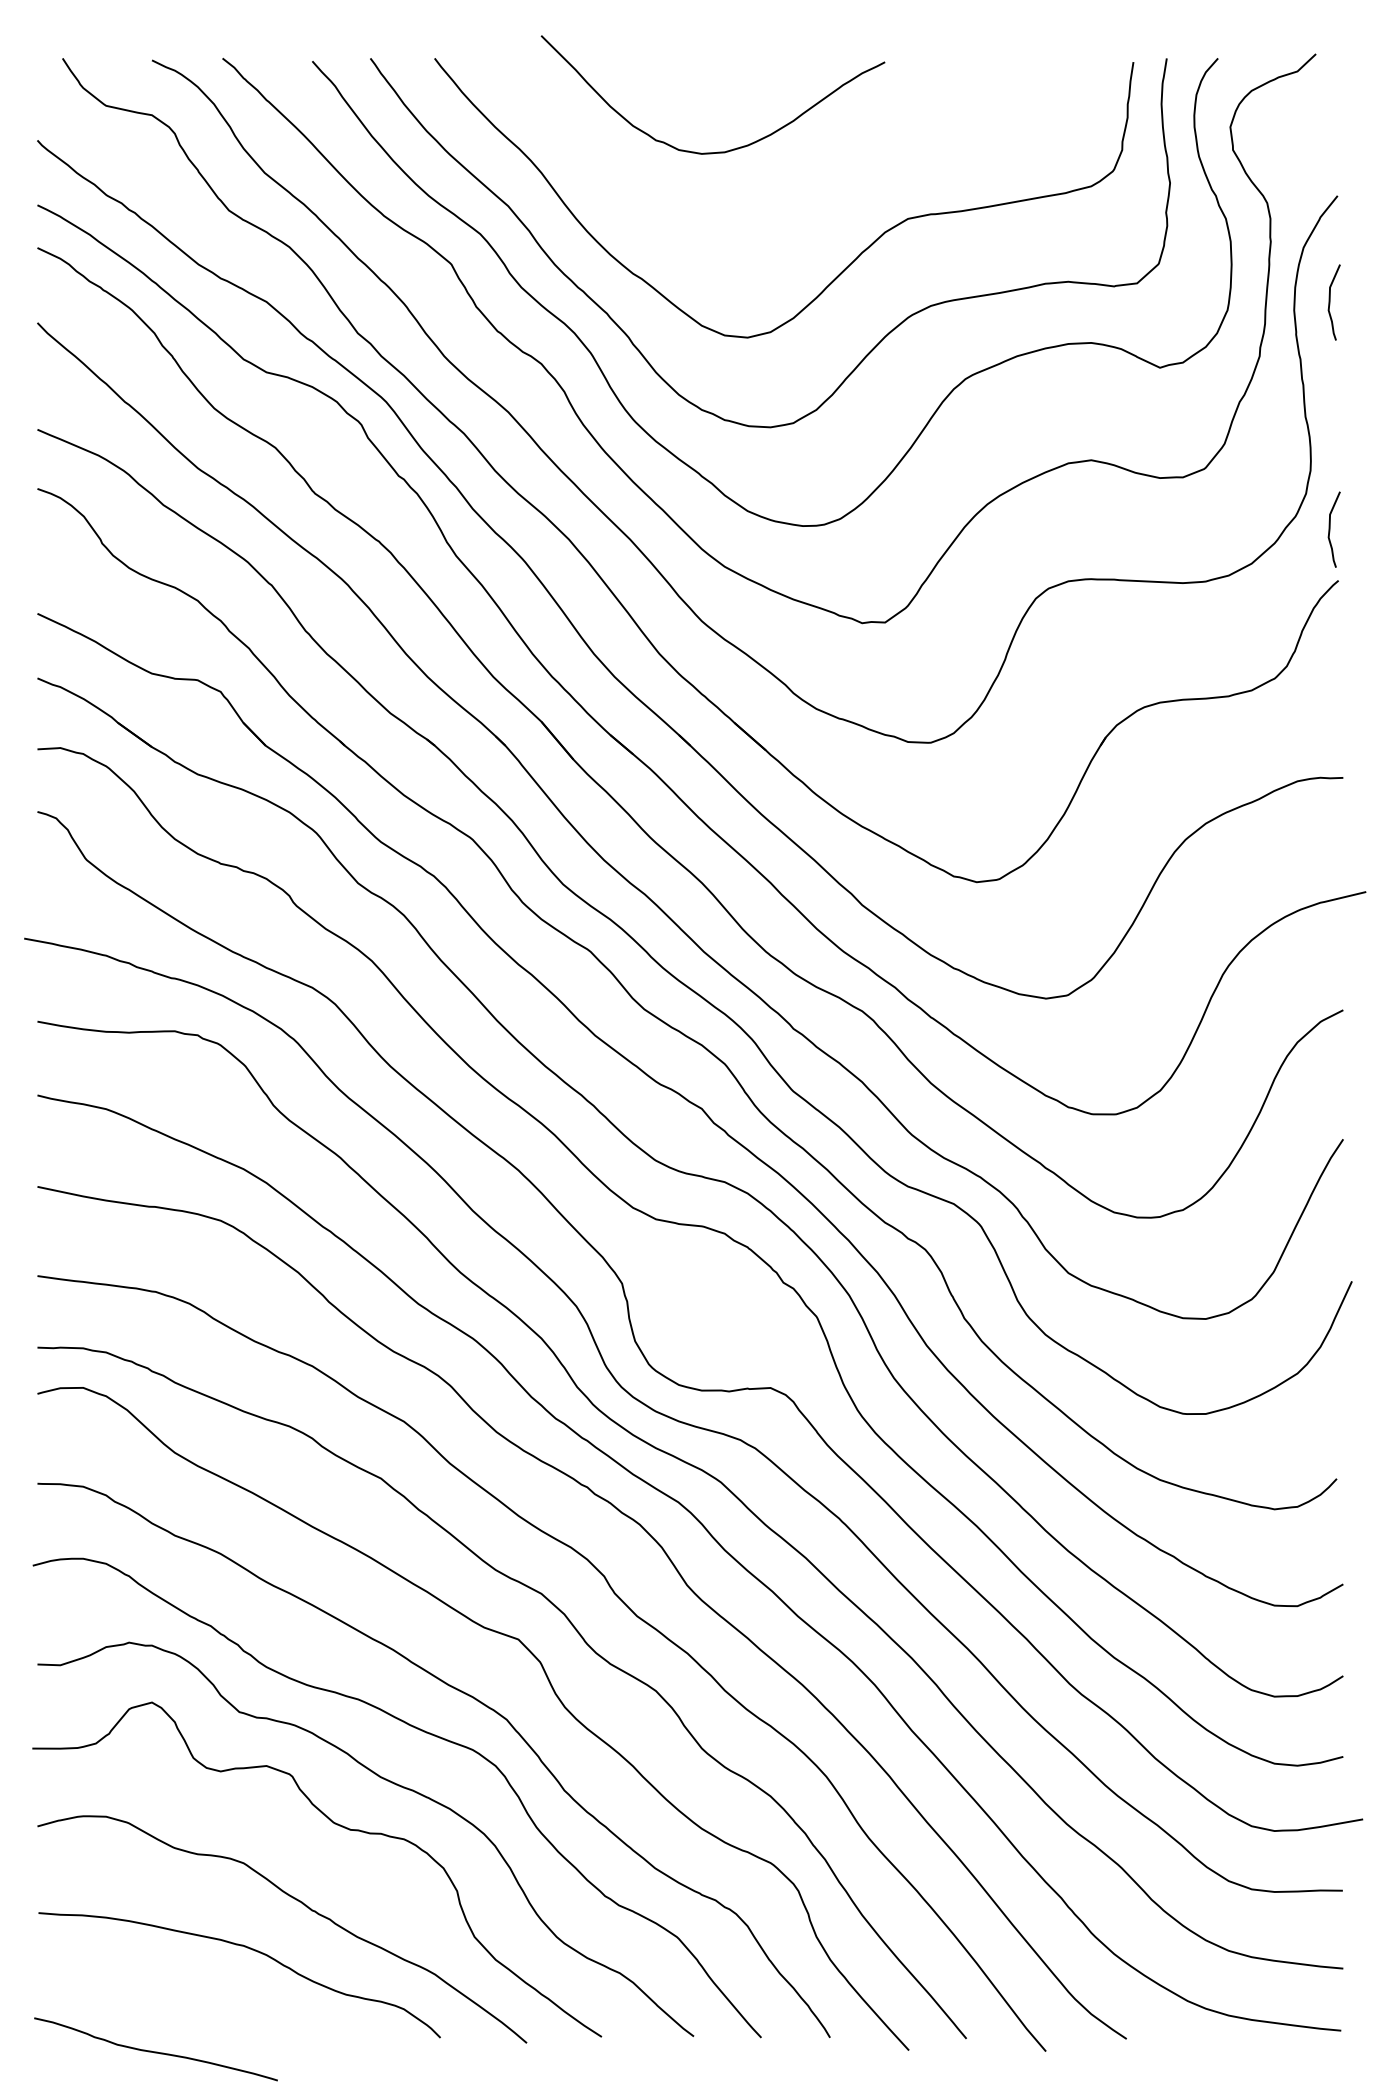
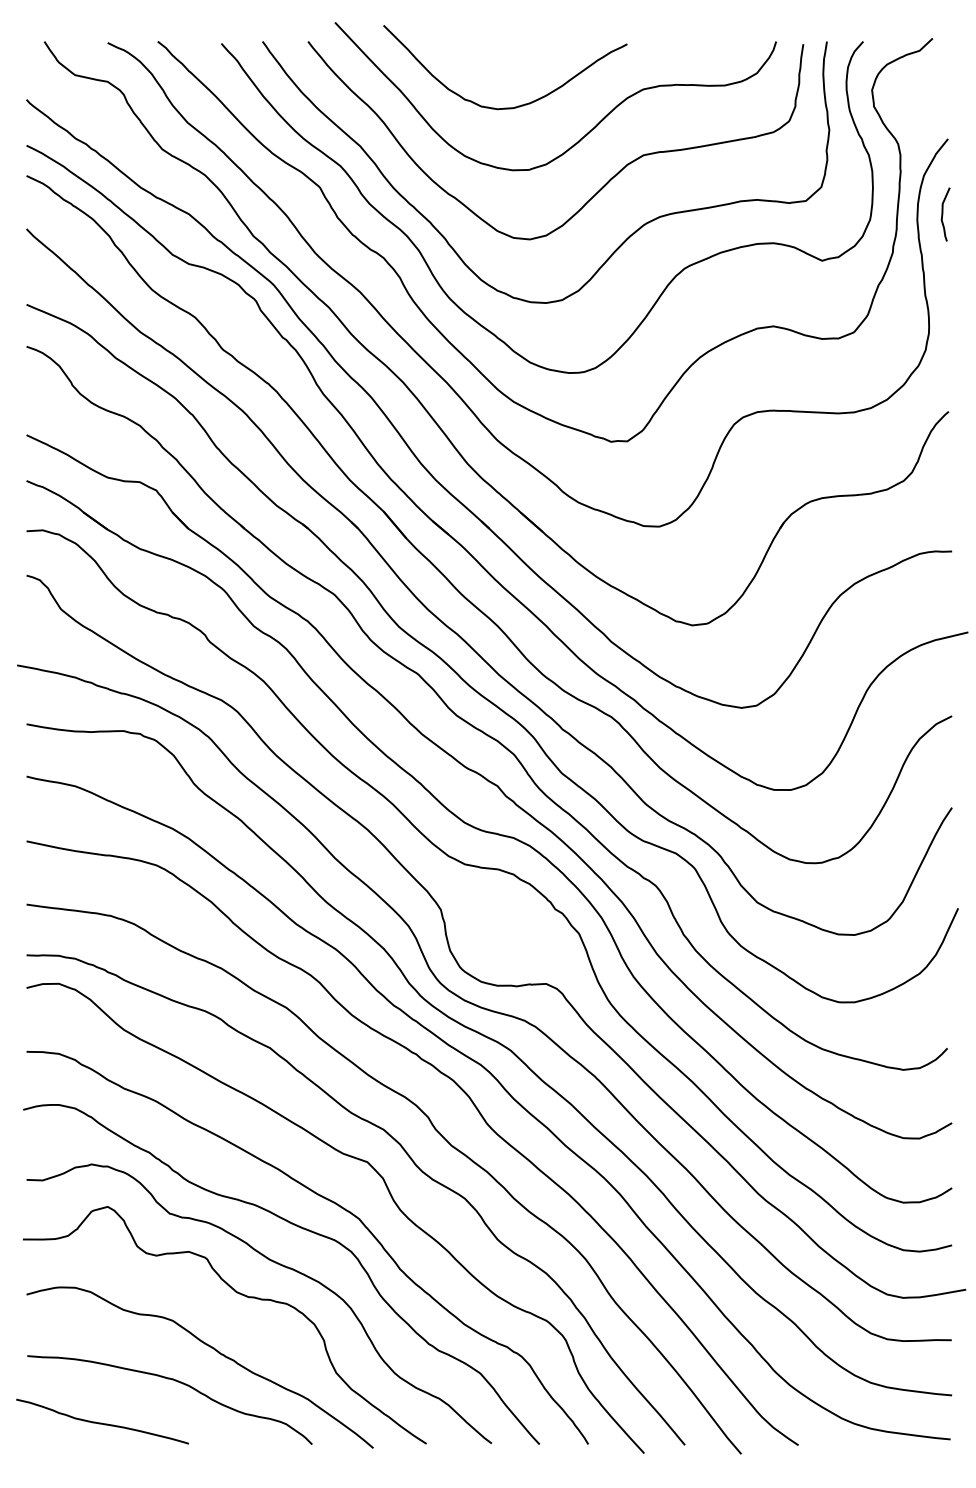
curve: (831, 183) -> (589, 130), added
curve: (1331, 529) -> (943, 375), removed
curve: (154, 2050) -> (101, 1422), moved

